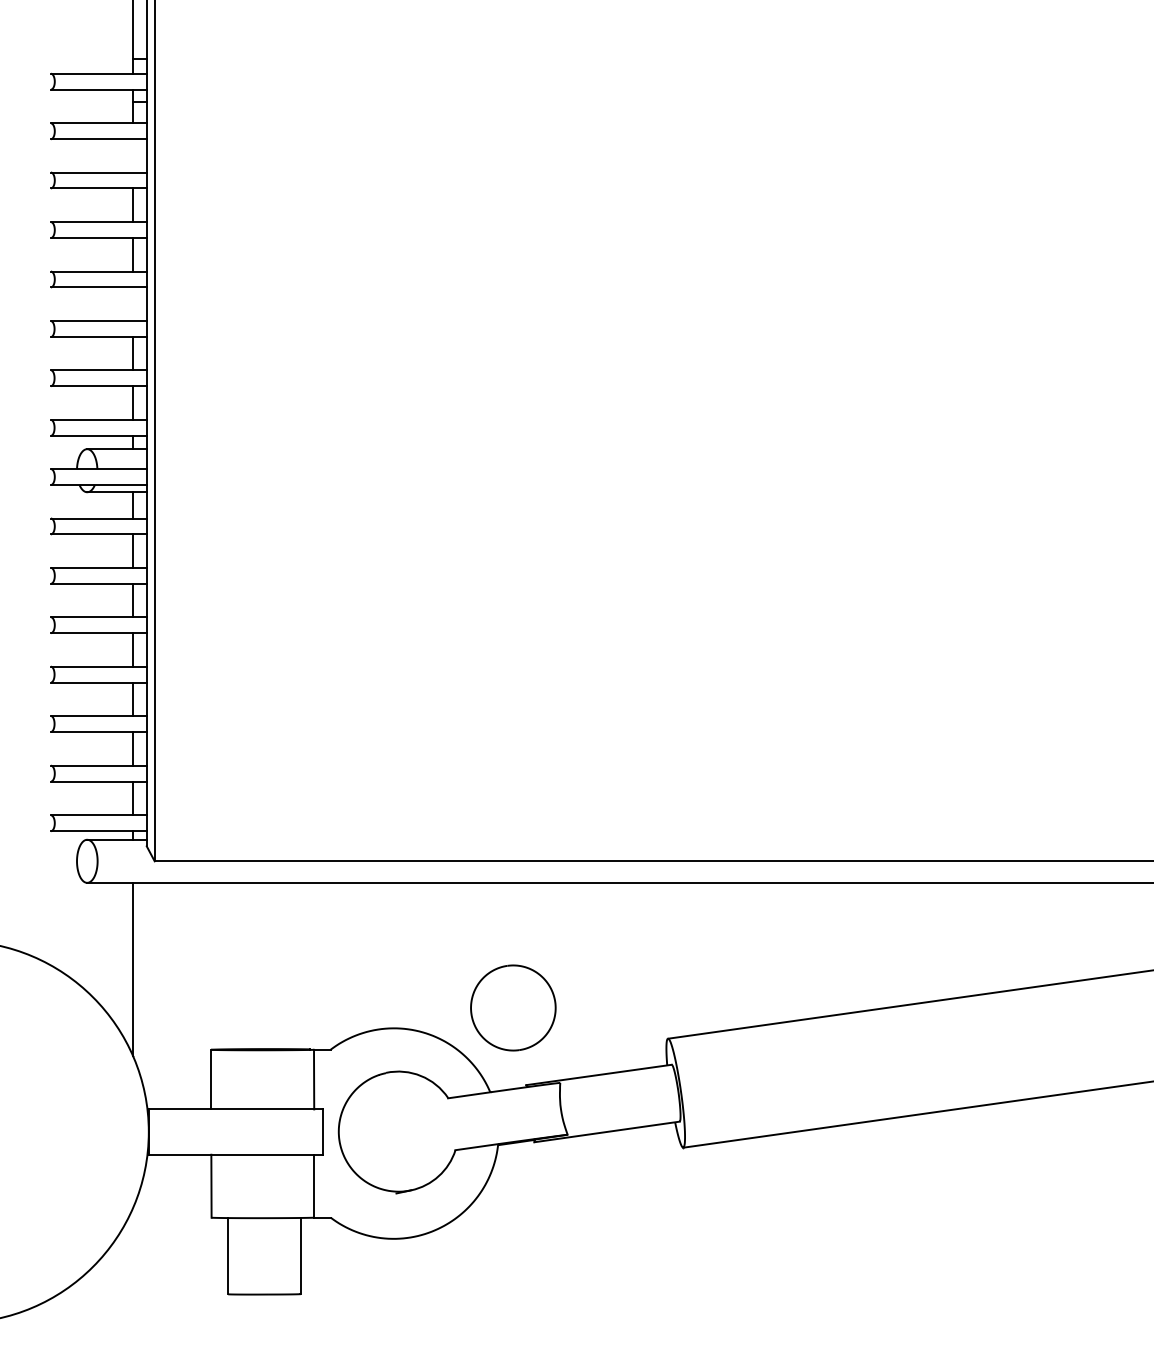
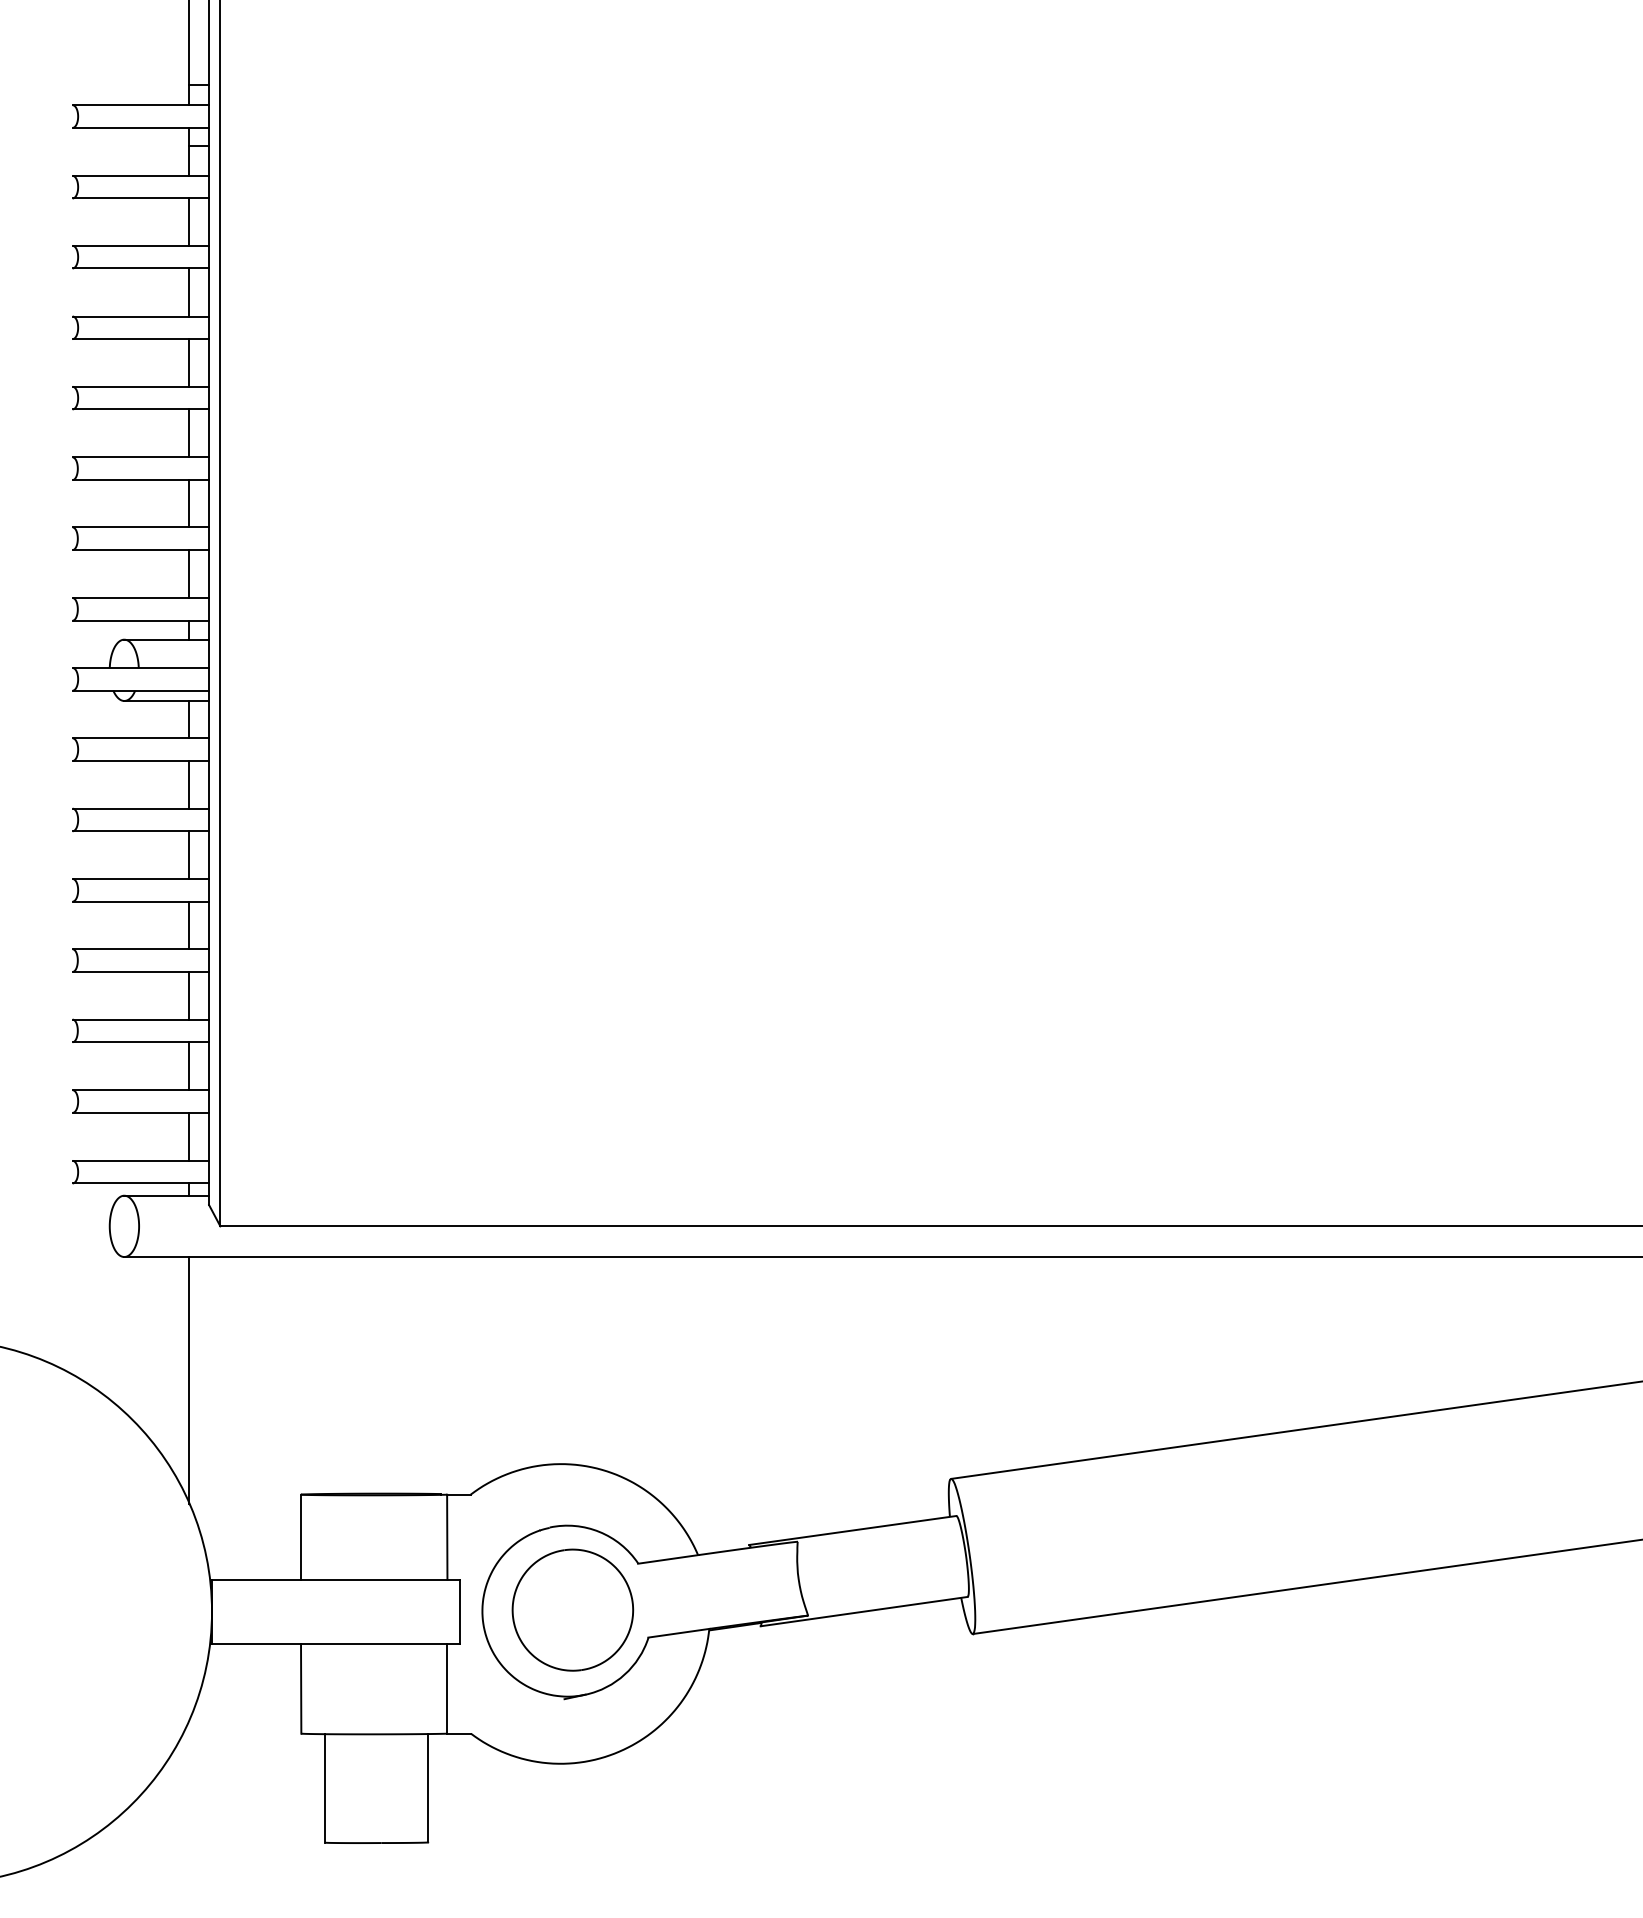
line: (133, 155) -> (189, 221), added
line: (133, 304) -> (189, 433), added
part: (513, 1007) -> (572, 1609), moved

